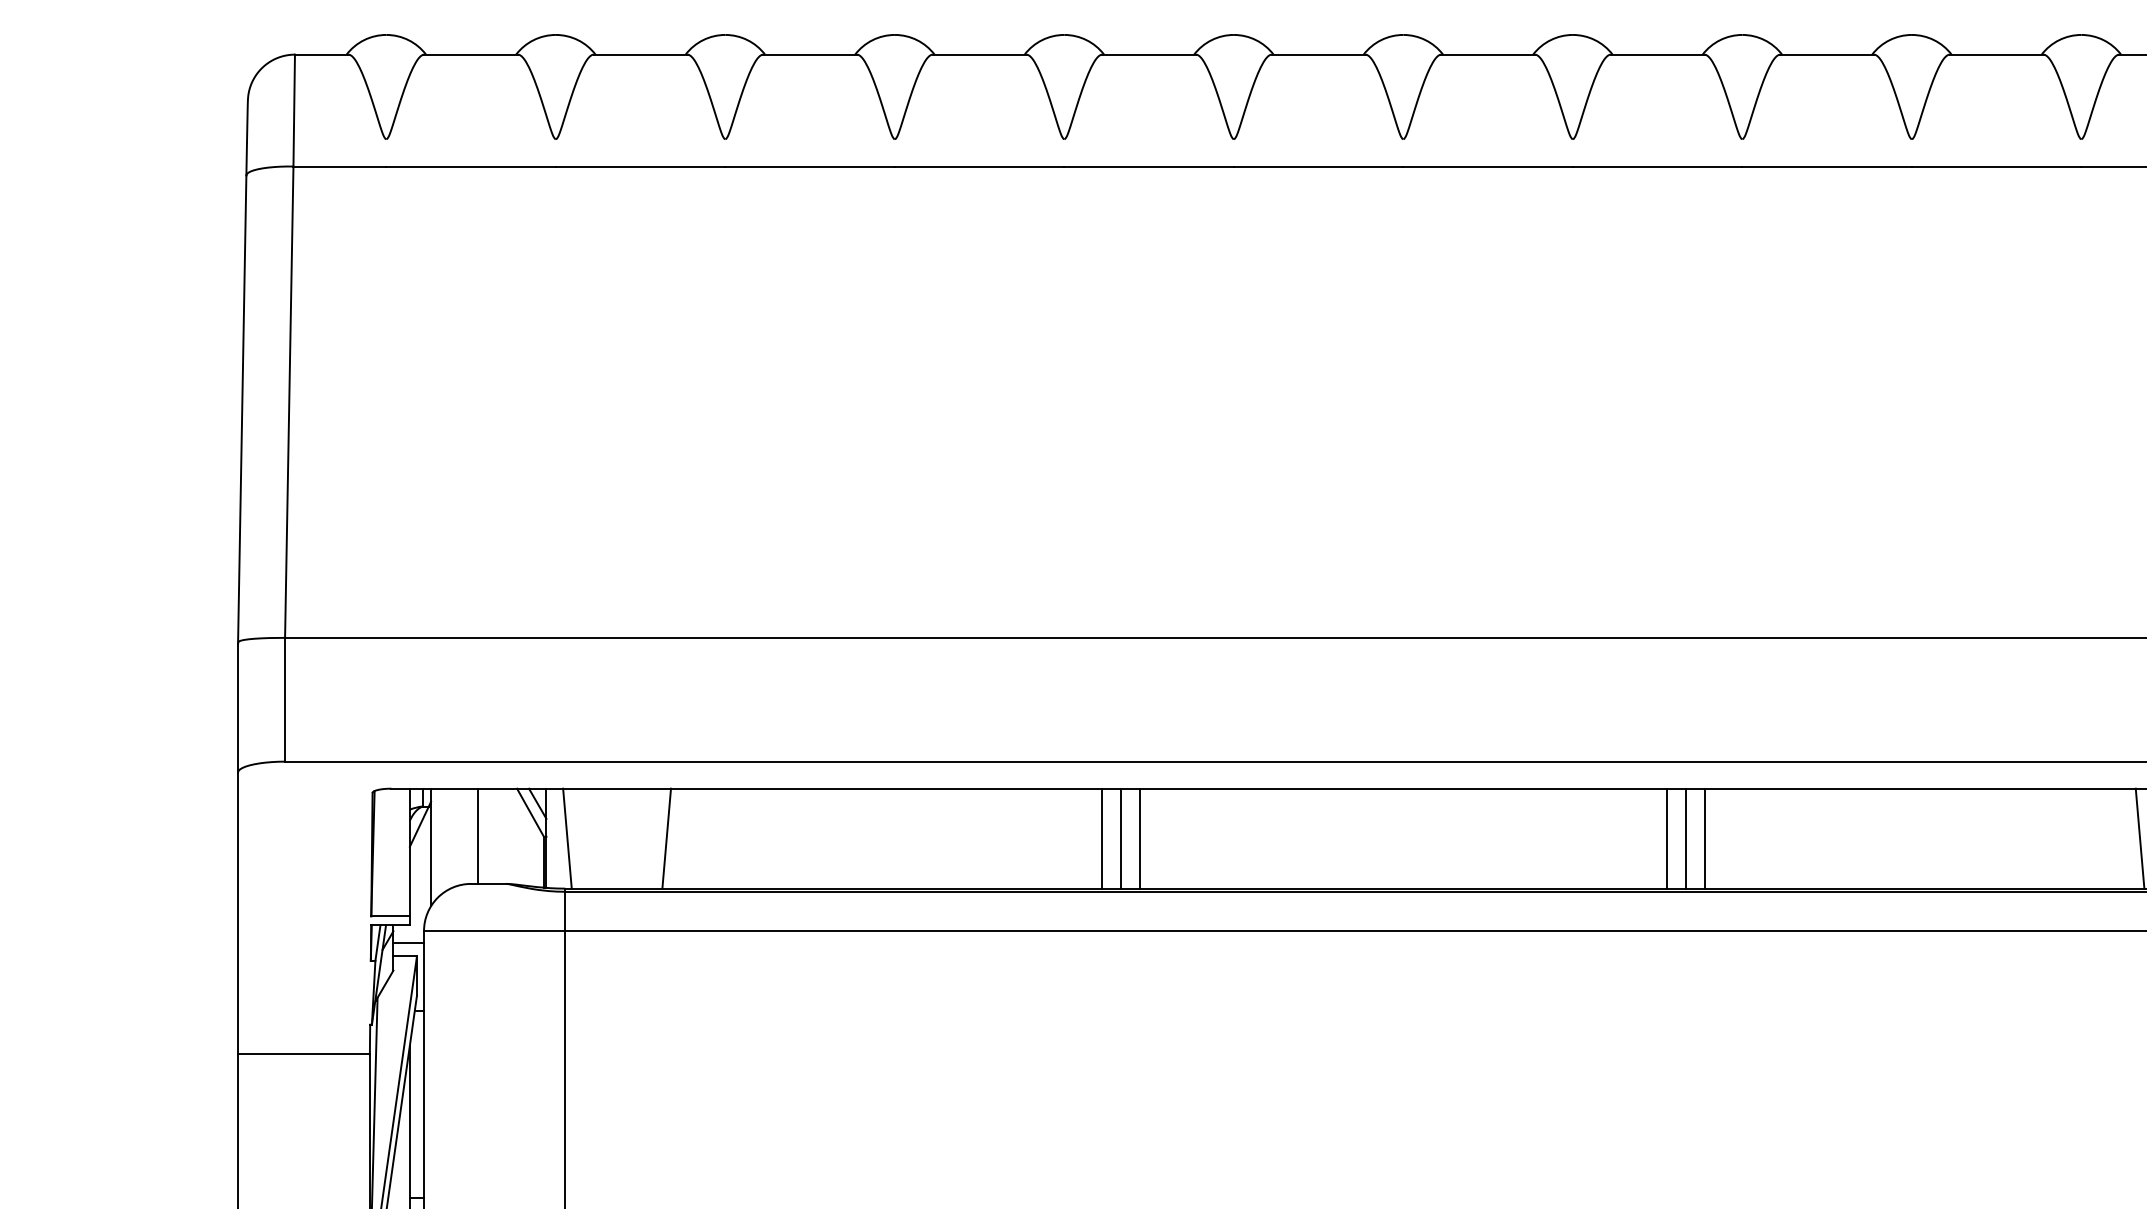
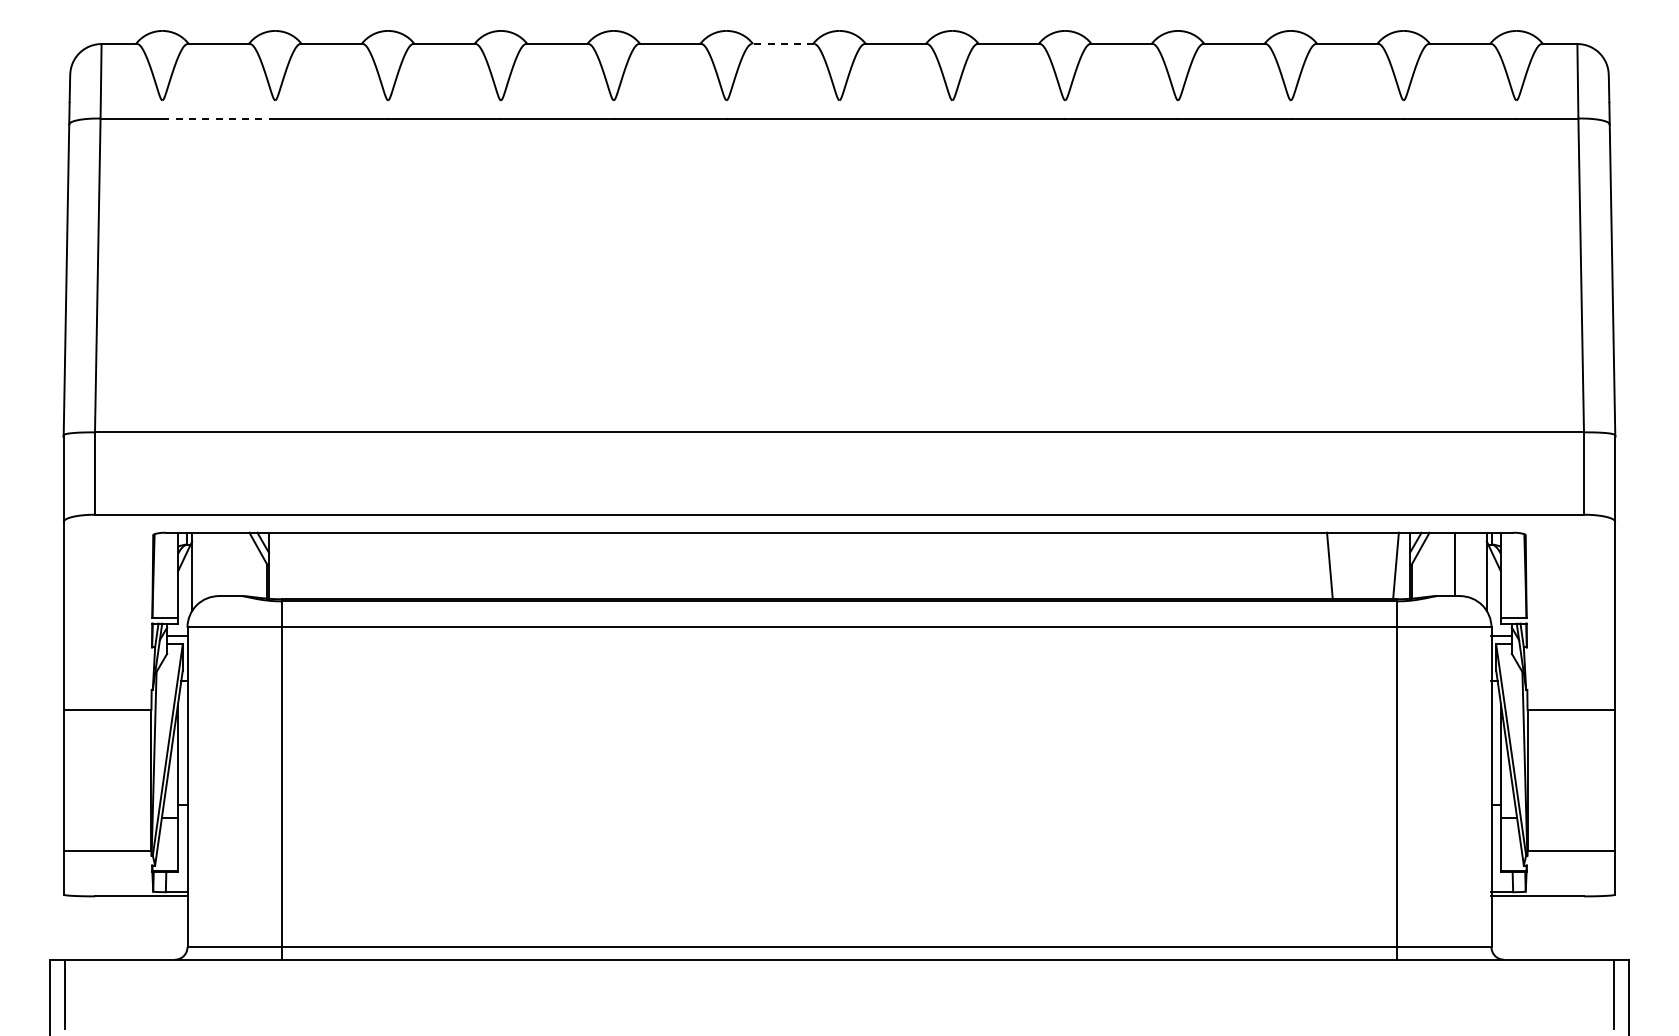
line: (1317, 55) -> (782, 44), solid -> dashed
line: (472, 166) -> (219, 118), solid -> dashed
line: (478, 836) -> (223, 564), removed
line: (566, 837) -> (282, 565), removed
line: (665, 837) -> (348, 565), removed
line: (1101, 837) -> (638, 565), removed
line: (1120, 837) -> (651, 565), removed
line: (1139, 837) -> (663, 565), removed
line: (1667, 837) -> (1015, 565), removed
line: (1685, 837) -> (1027, 565), removed
line: (1705, 837) -> (1040, 565), removed

